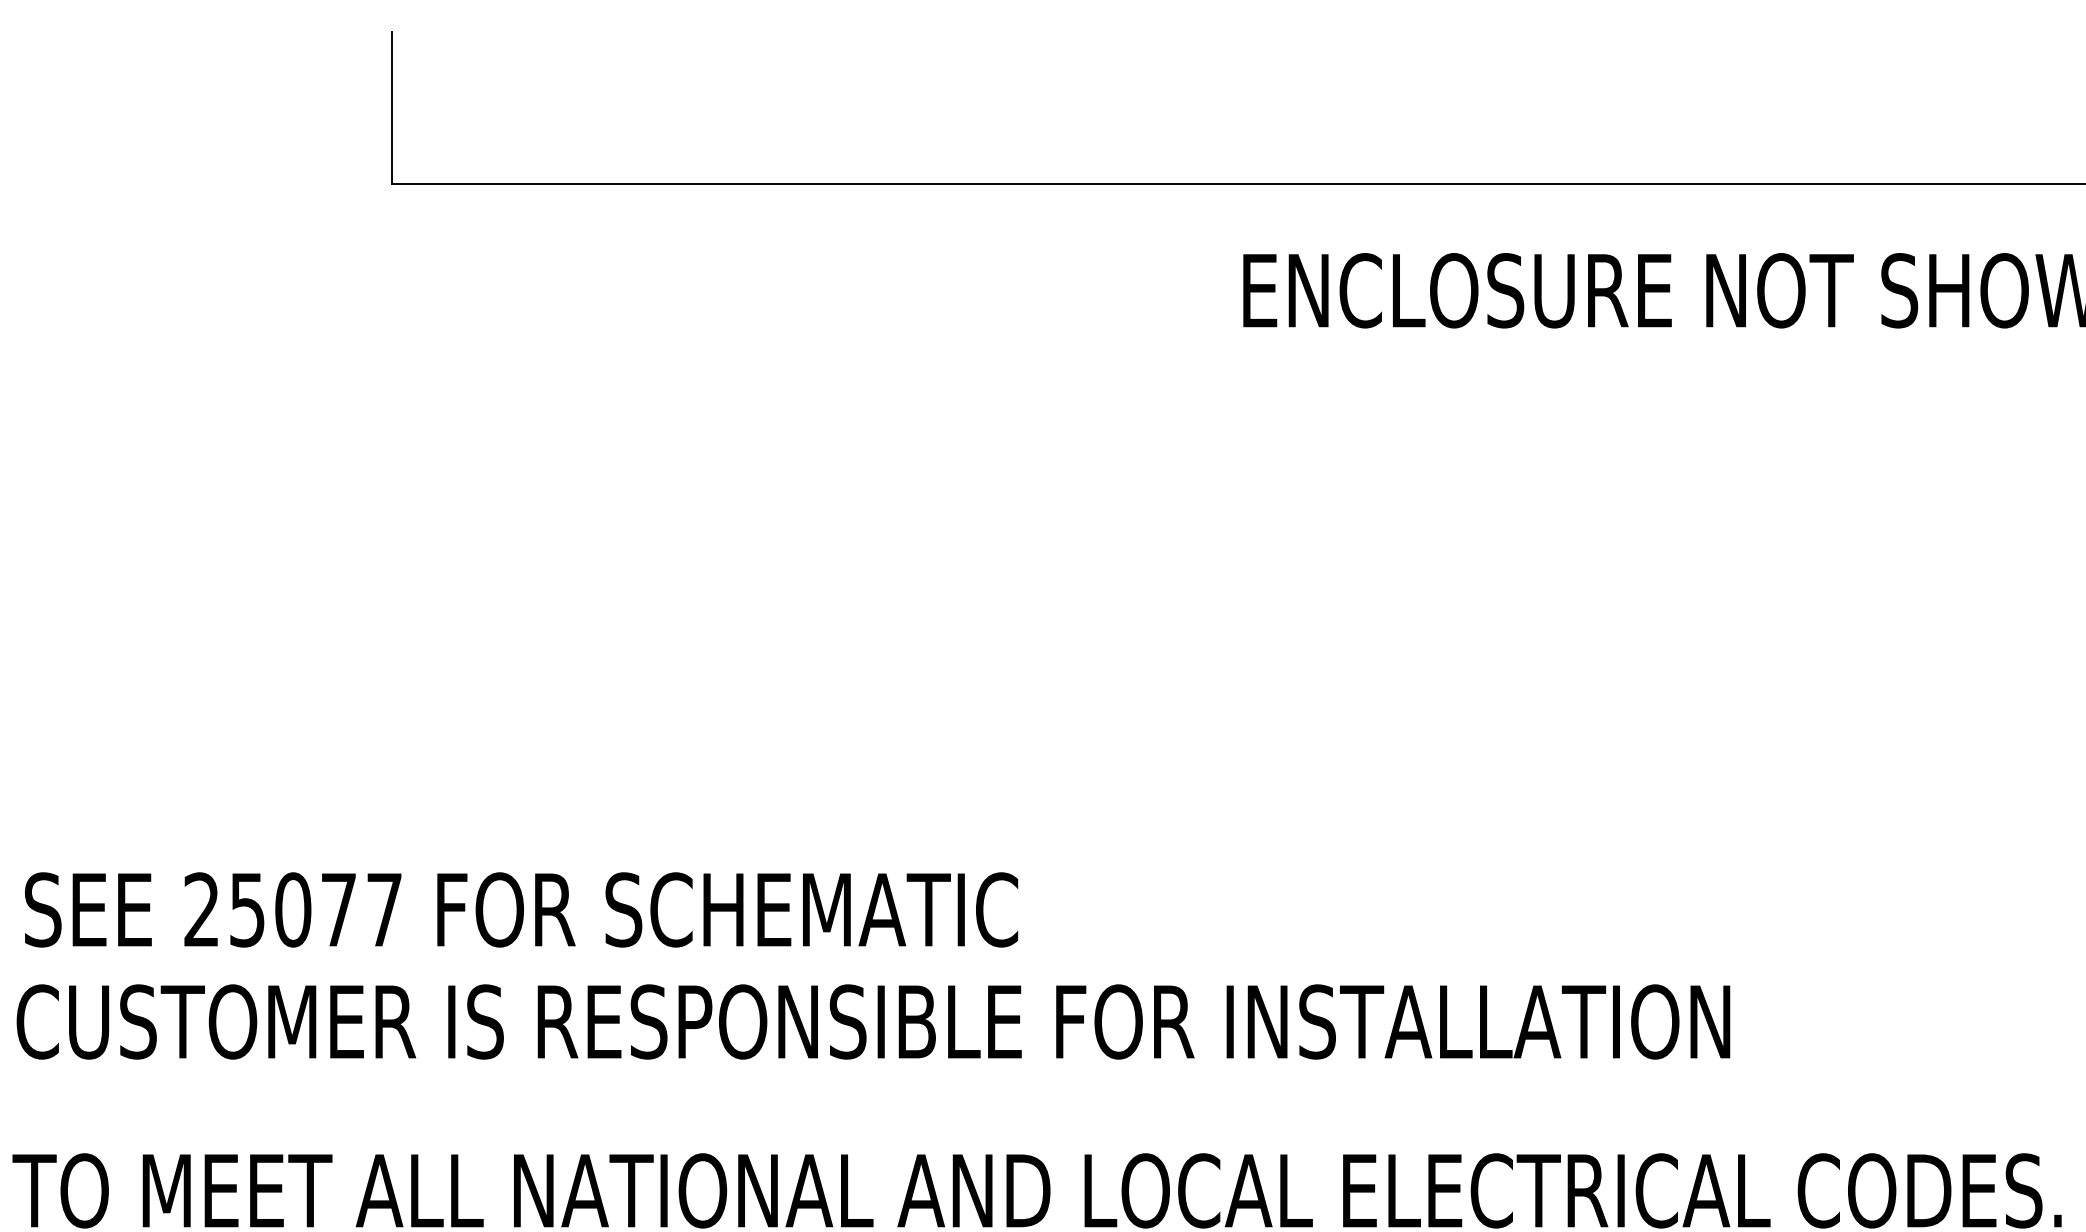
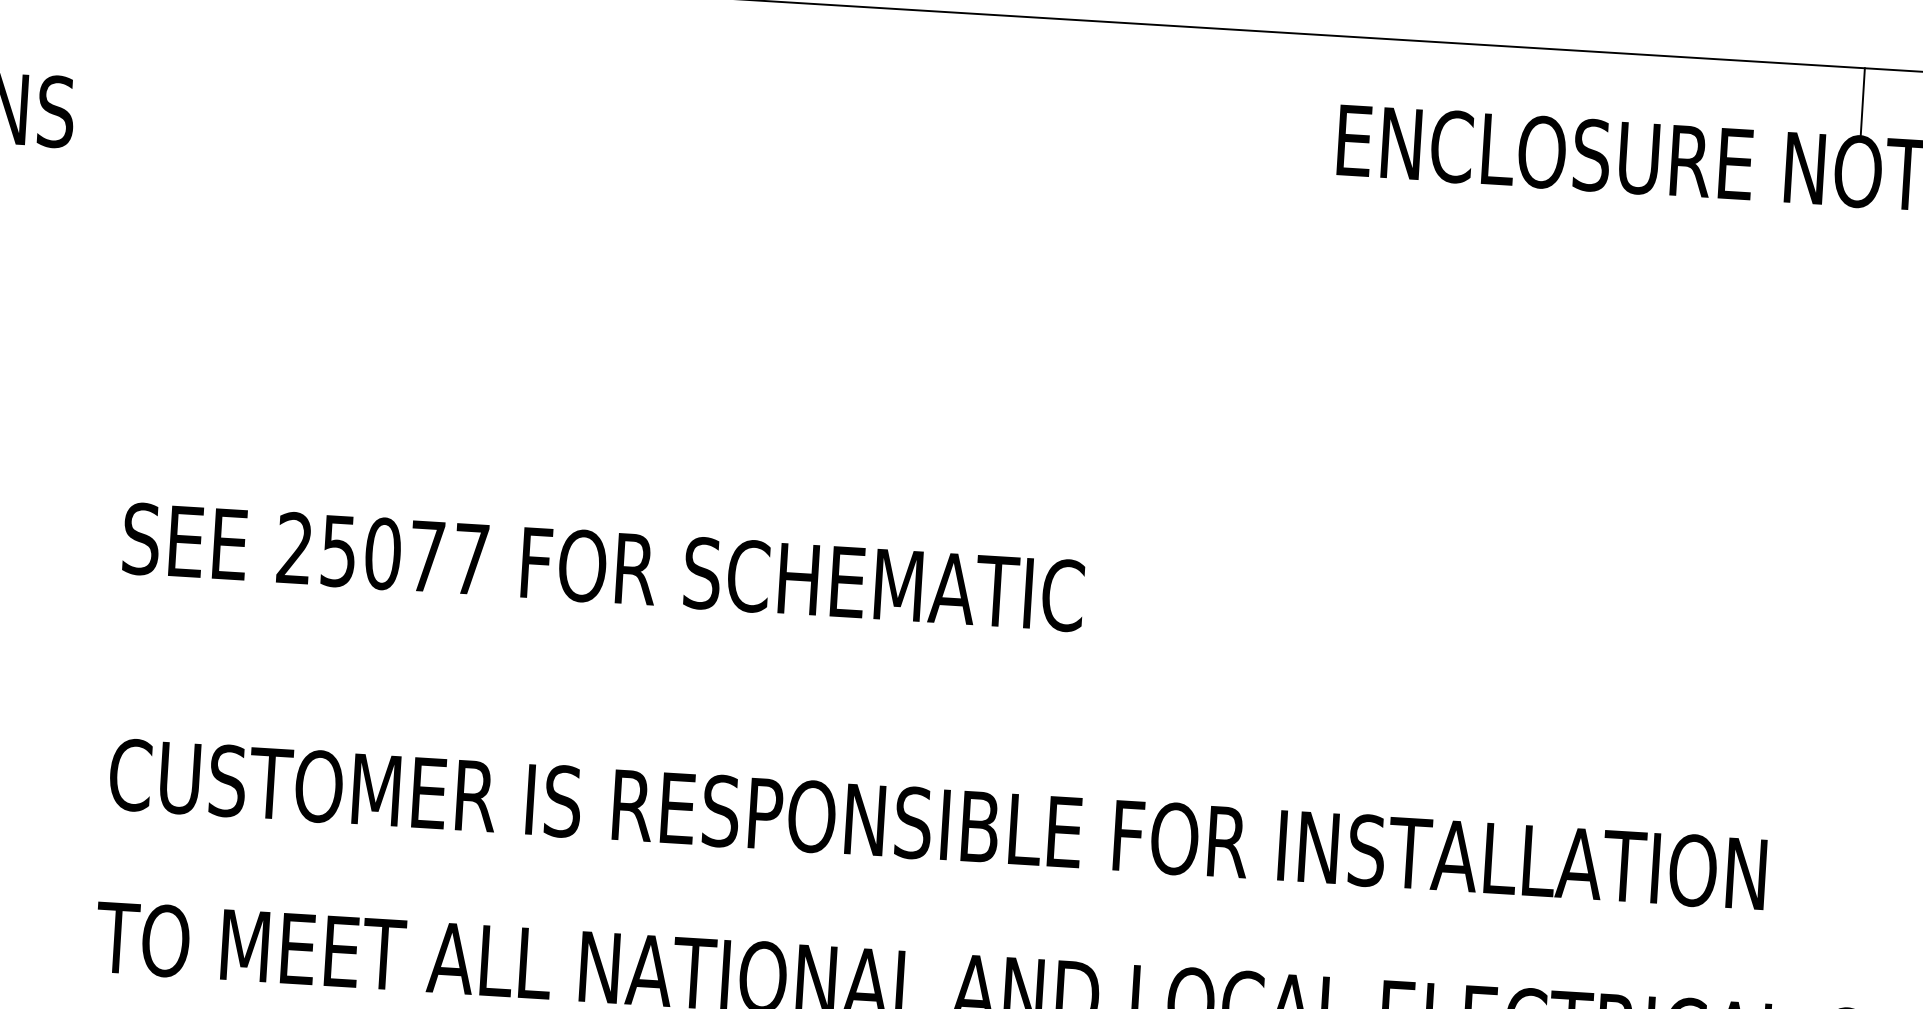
line: (1781, 218) -> (1862, 101), added
text: (521, 909) -> (603, 566), moved

